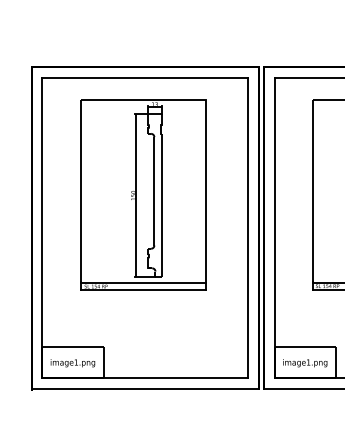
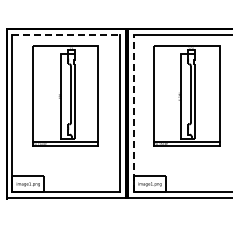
line: (145, 77) -> (66, 34), solid -> dashed
line: (275, 227) -> (134, 113), solid -> dashed

